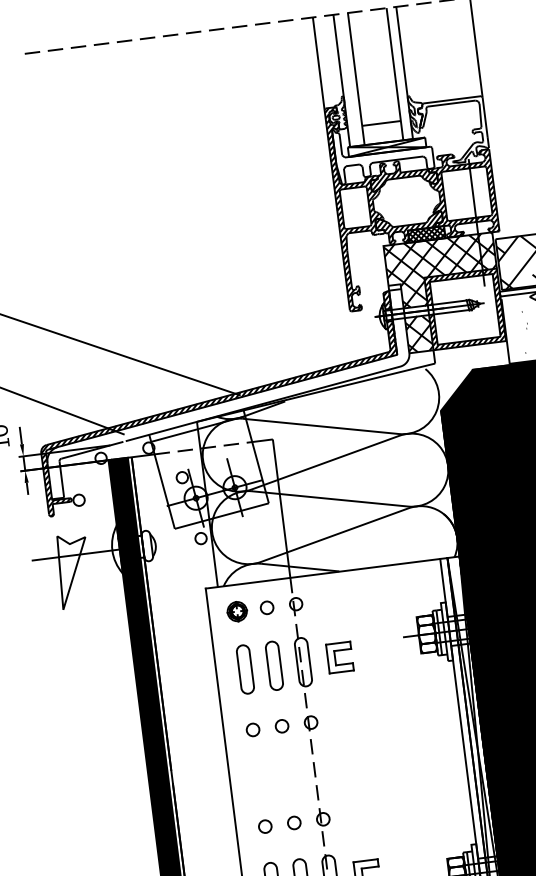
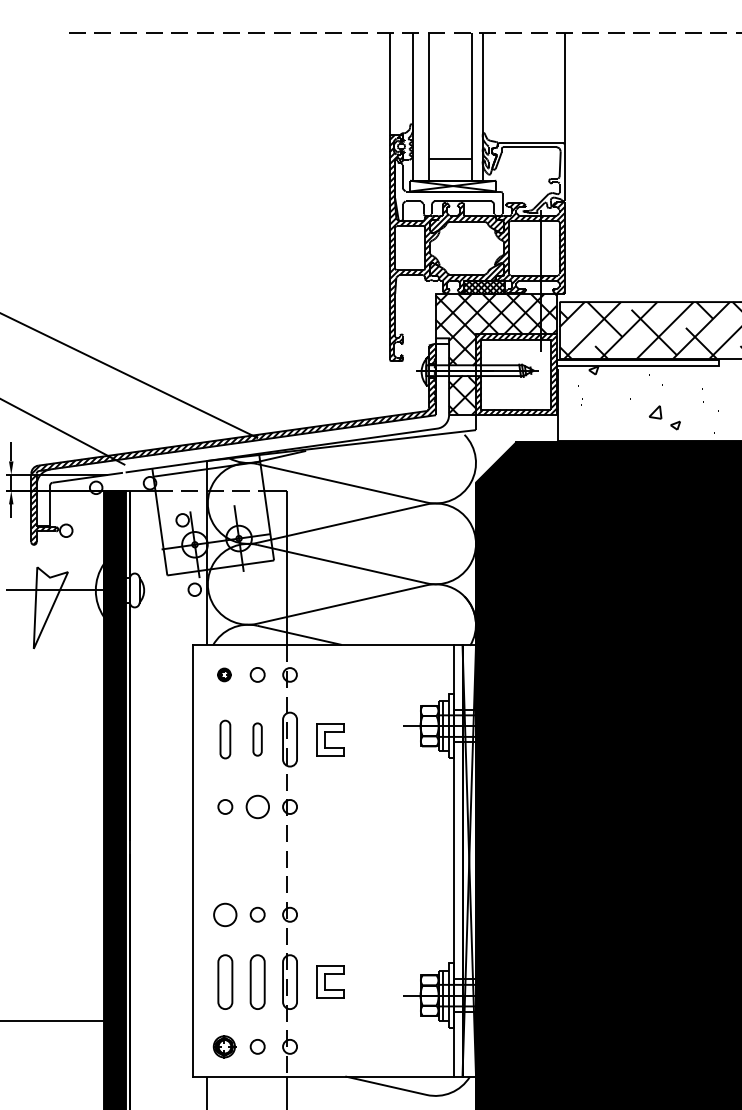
part: (237, 611) -> (224, 674), size x0.6
part: (274, 665) -> (257, 739), size x0.6
part: (245, 669) -> (225, 739), size x0.7
circle: (281, 725) -> (257, 806), size x1.6
circle: (265, 826) -> (225, 914), size x1.6

